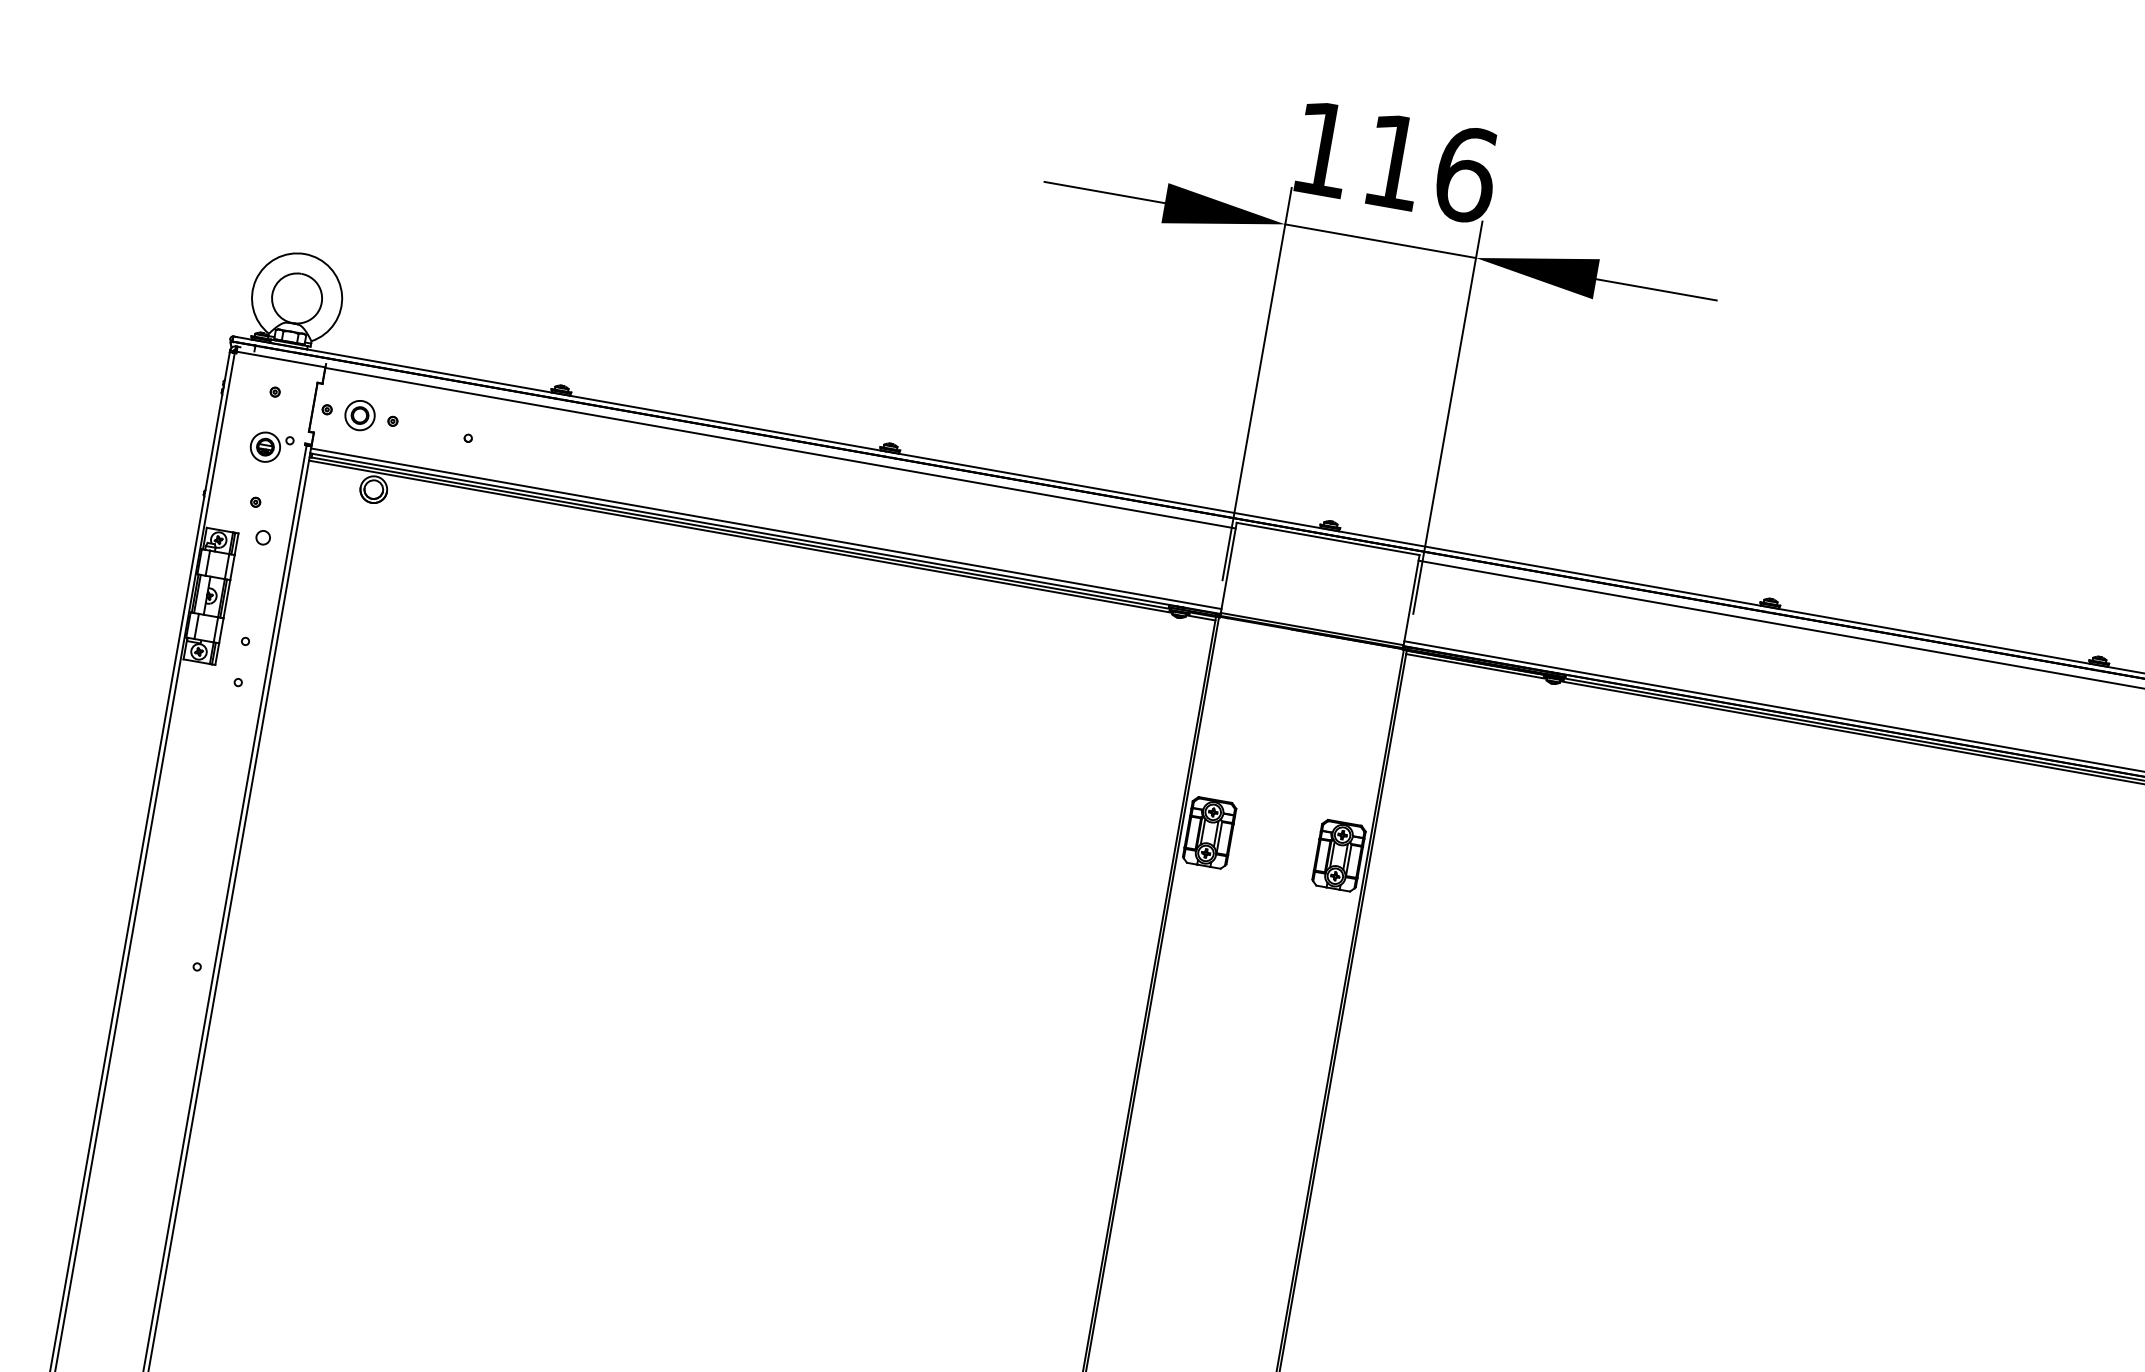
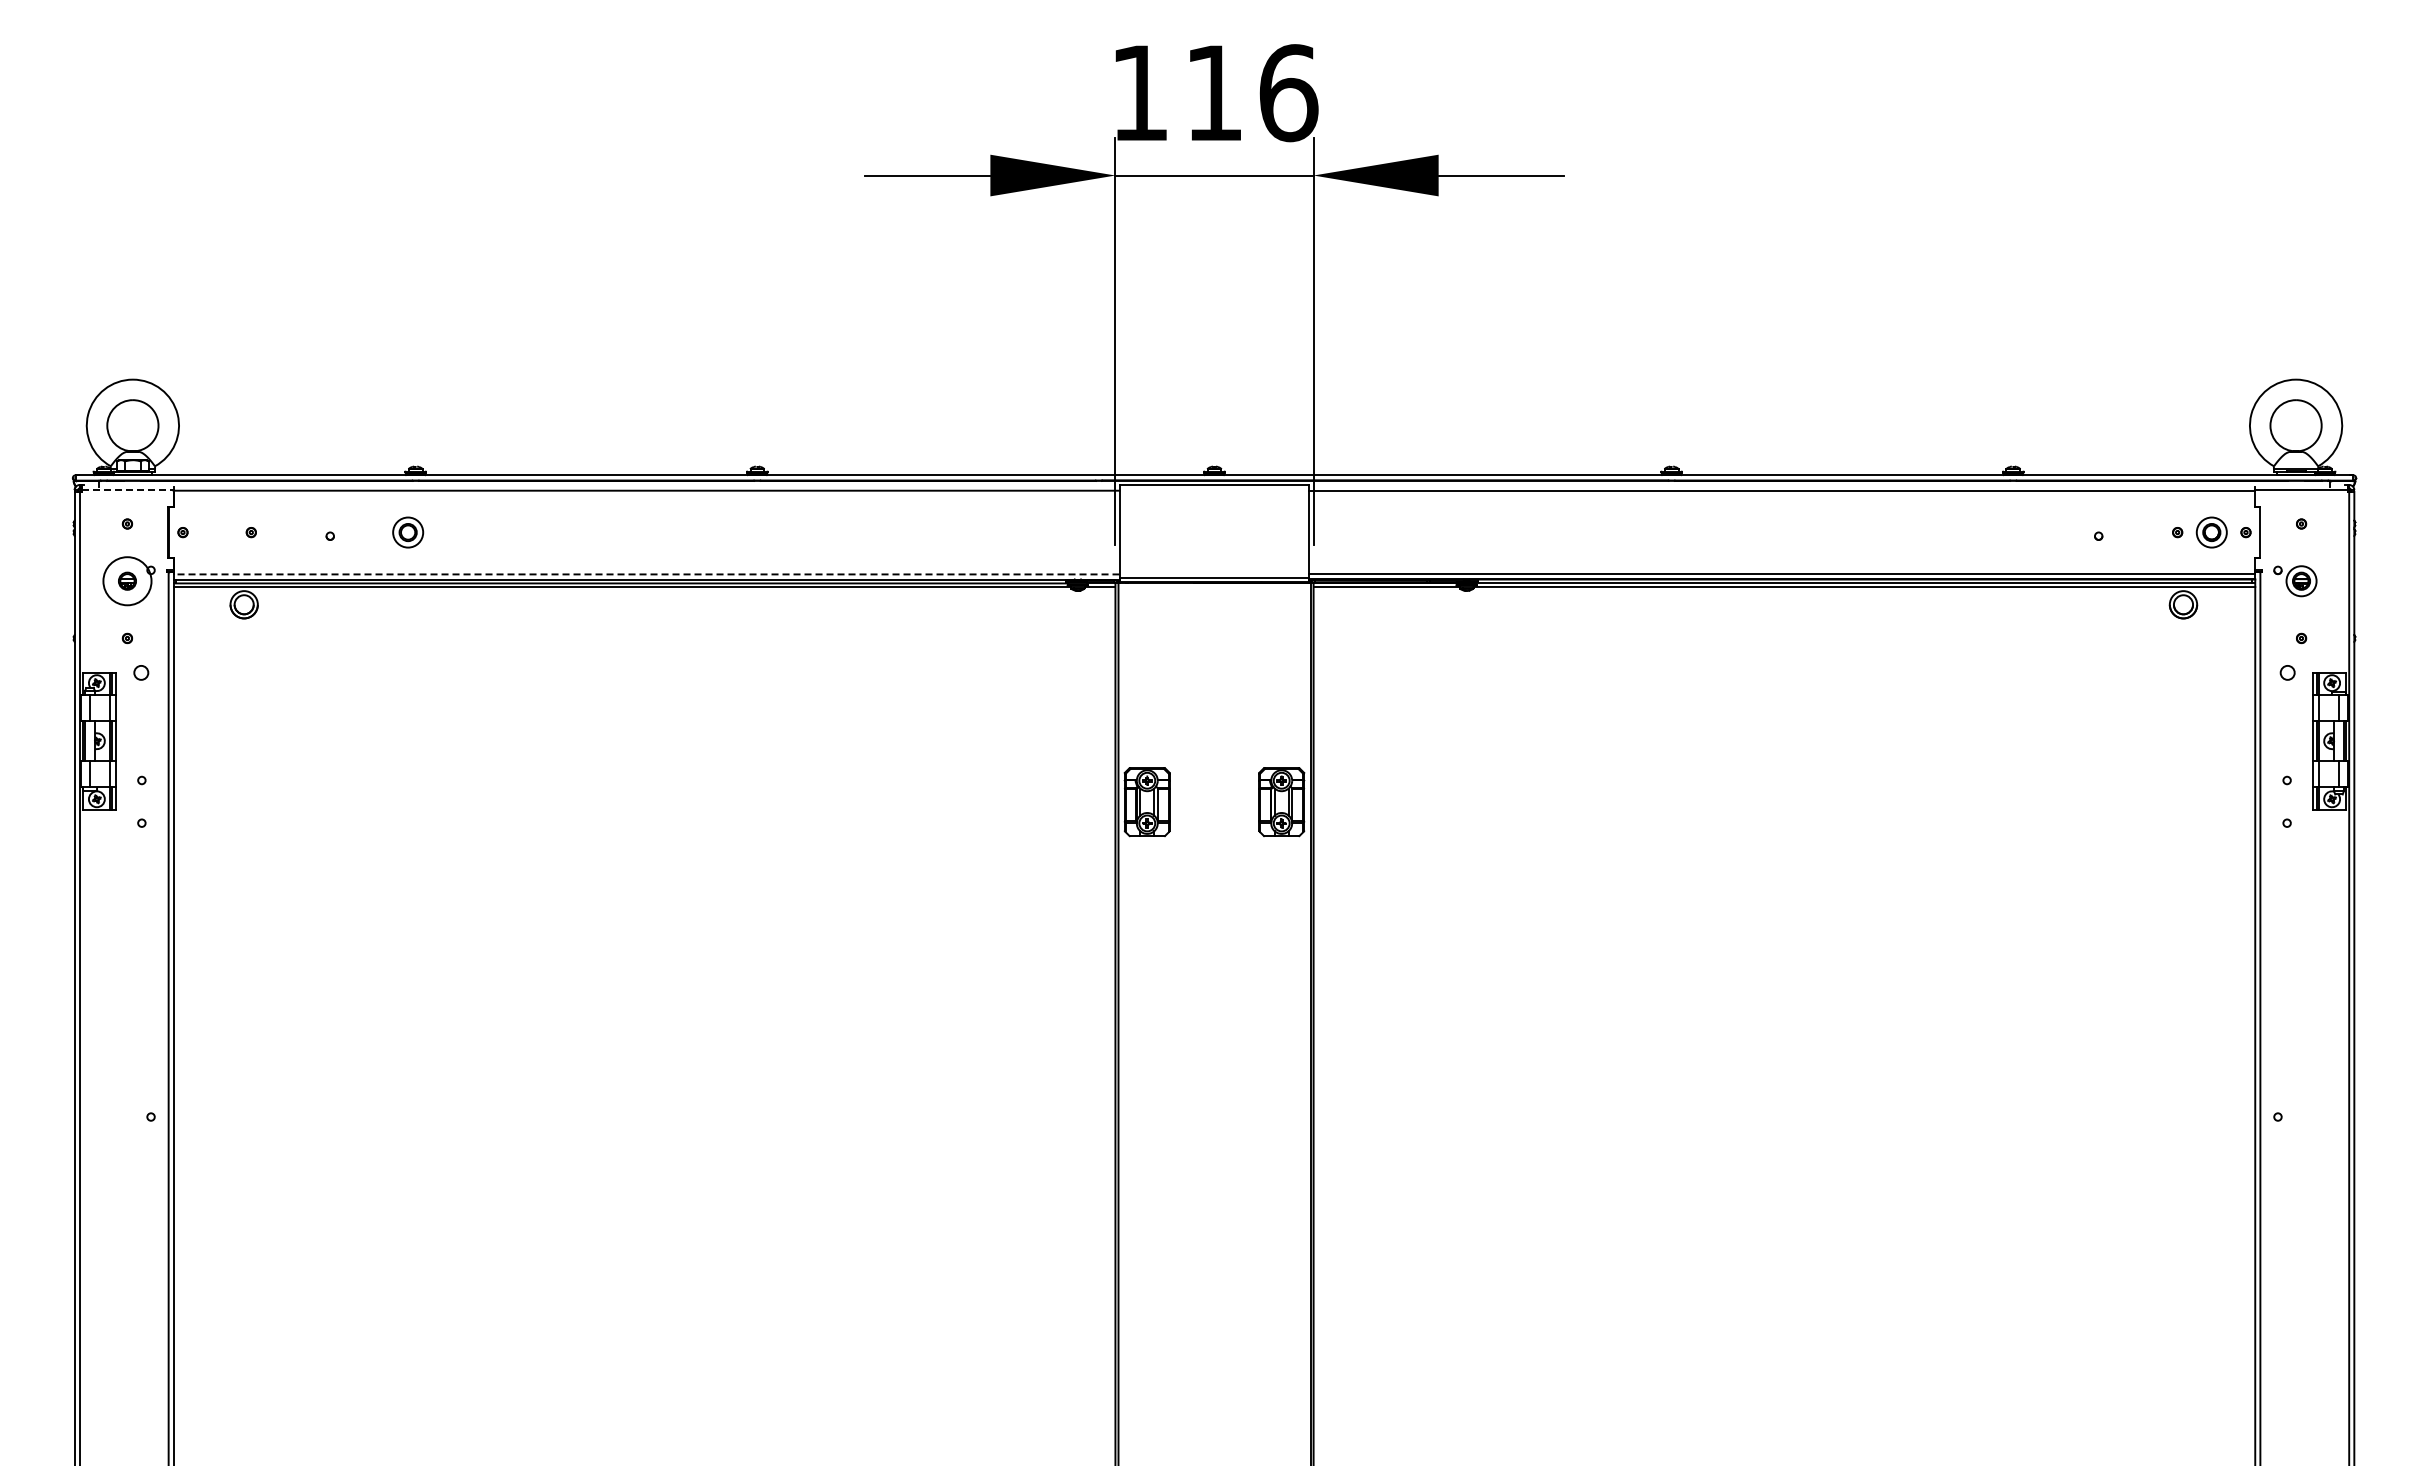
line: (281, 360) -> (128, 490), solid -> dashed
part: (360, 415) -> (408, 532), moved
circle: (265, 447) -> (127, 581), size x1.6
line: (766, 528) -> (646, 574), solid -> dashed

